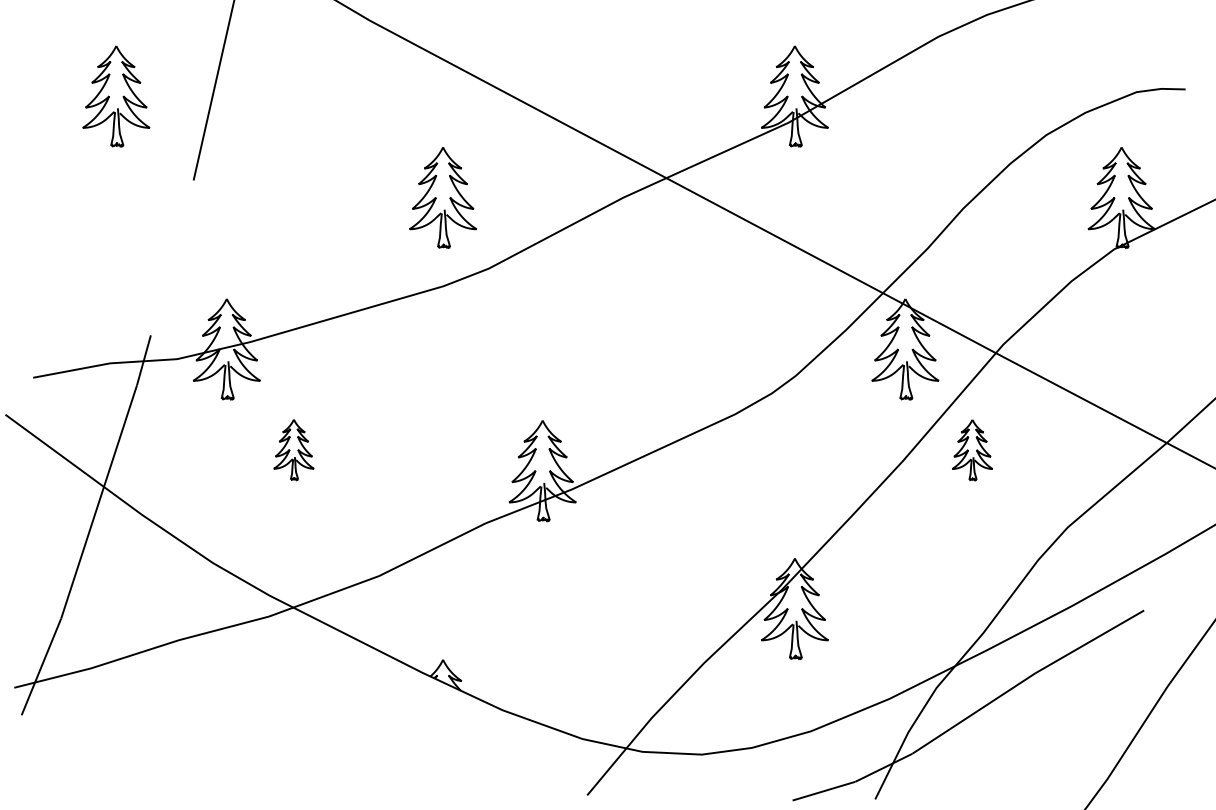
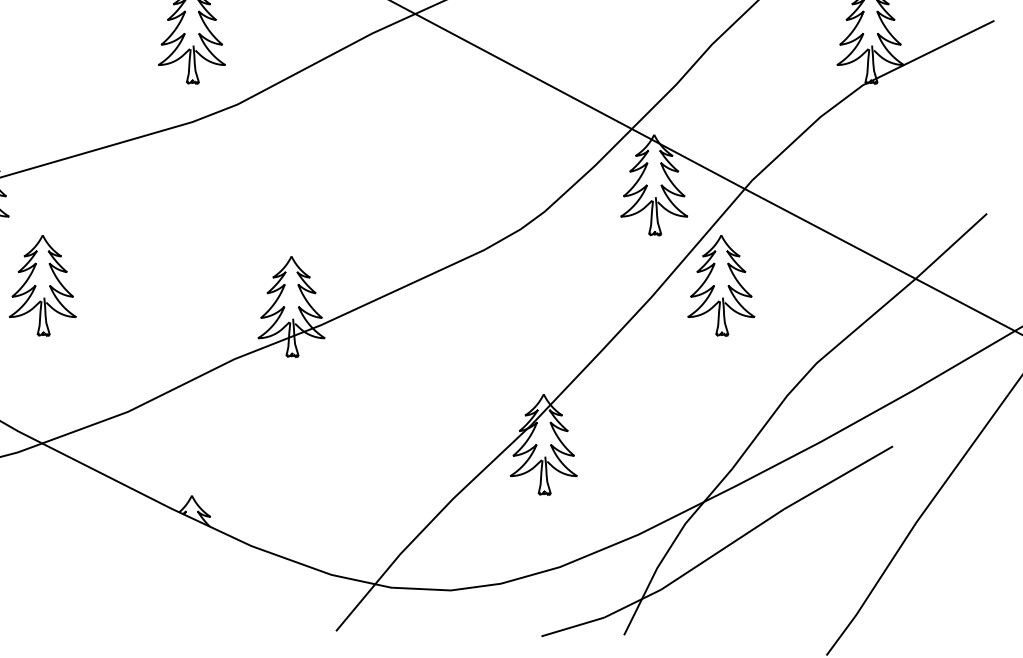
part: (293, 449) -> (42, 285), size x1.67
part: (972, 450) -> (721, 286), size x1.67

